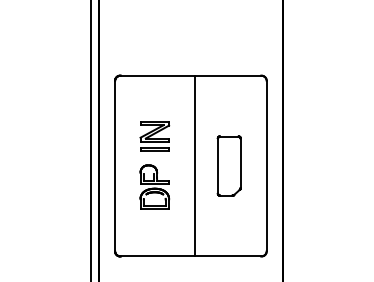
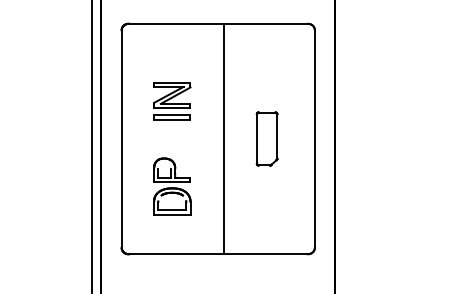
part: (228, 165) -> (266, 138), size x0.7
part: (154, 186) -> (171, 185), moved

